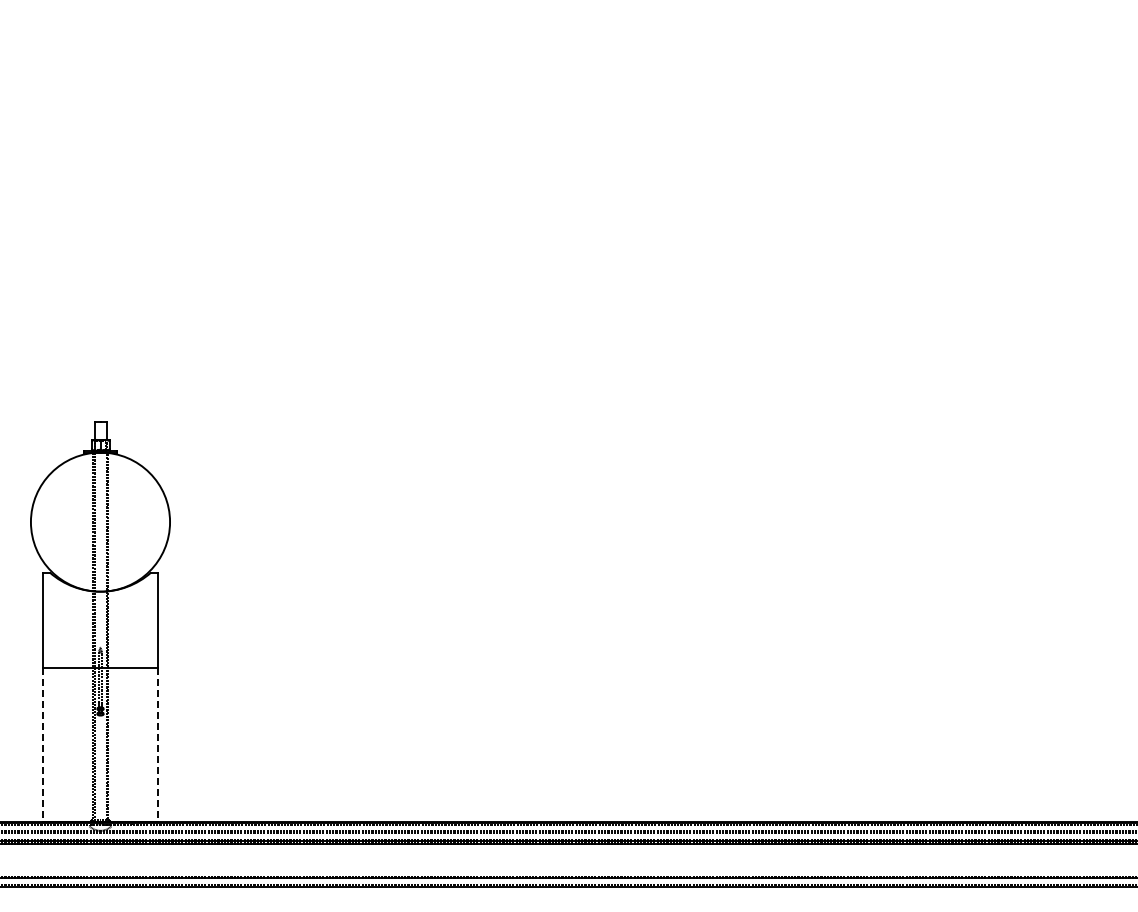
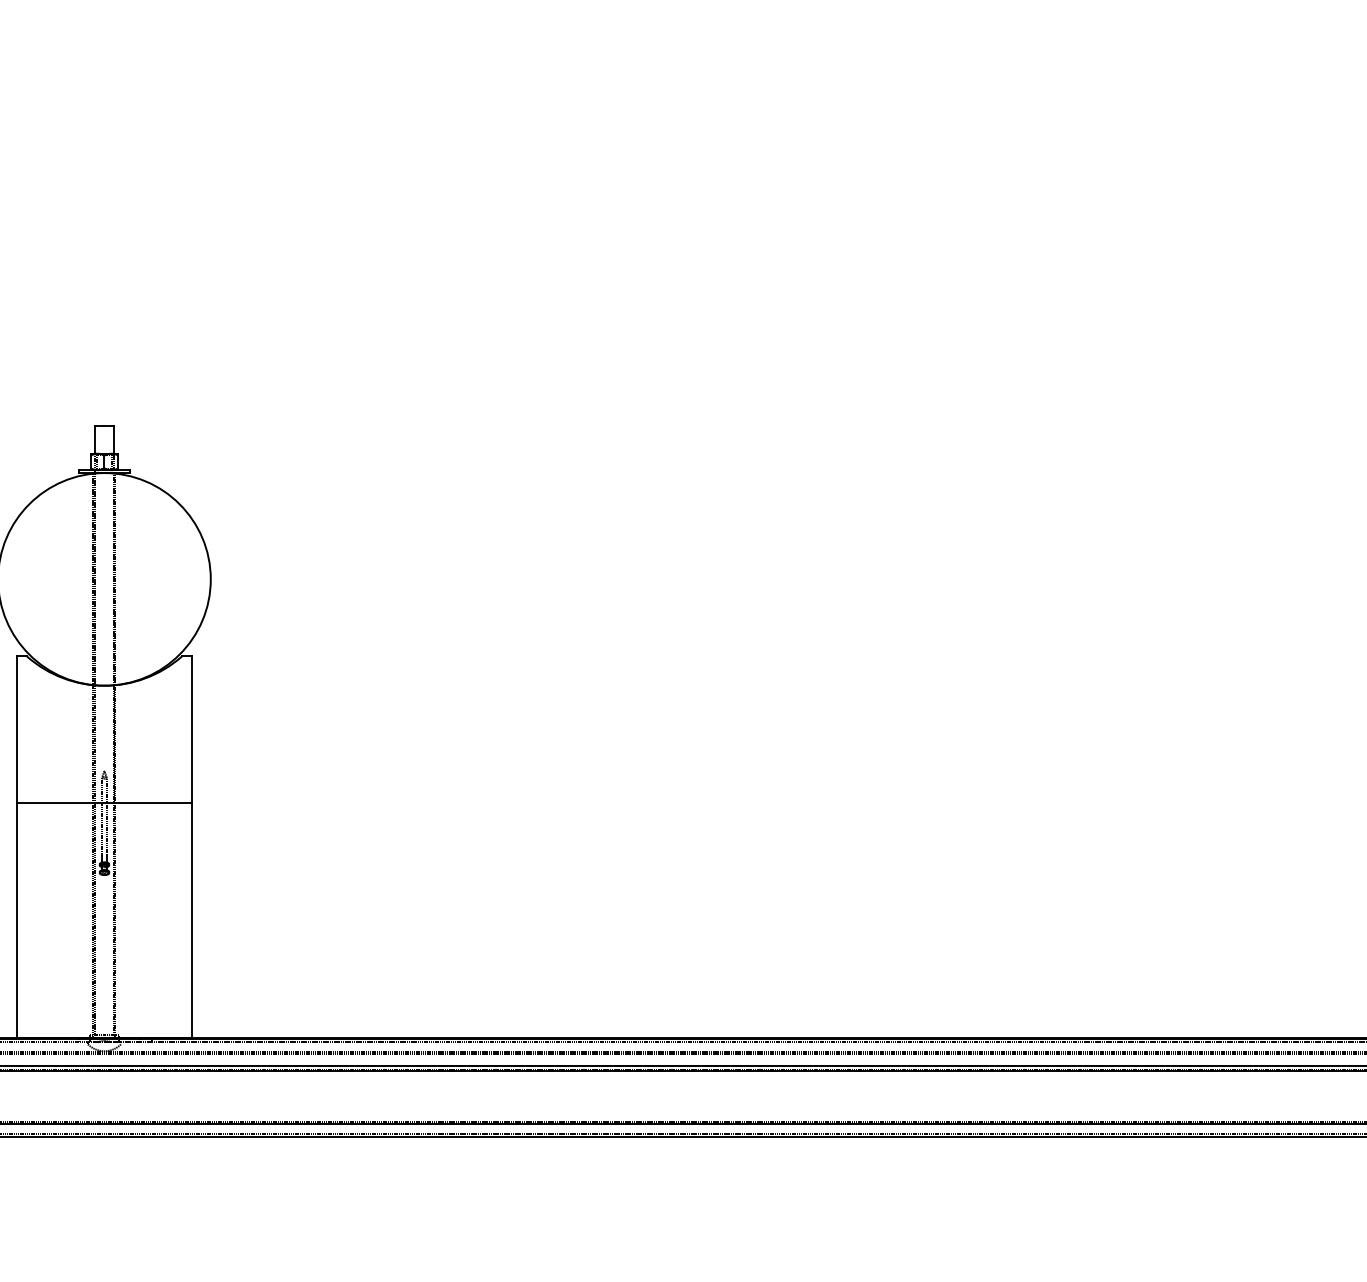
line: (42, 745) -> (15, 920), dashed -> solid
line: (158, 745) -> (193, 920), dashed -> solid

